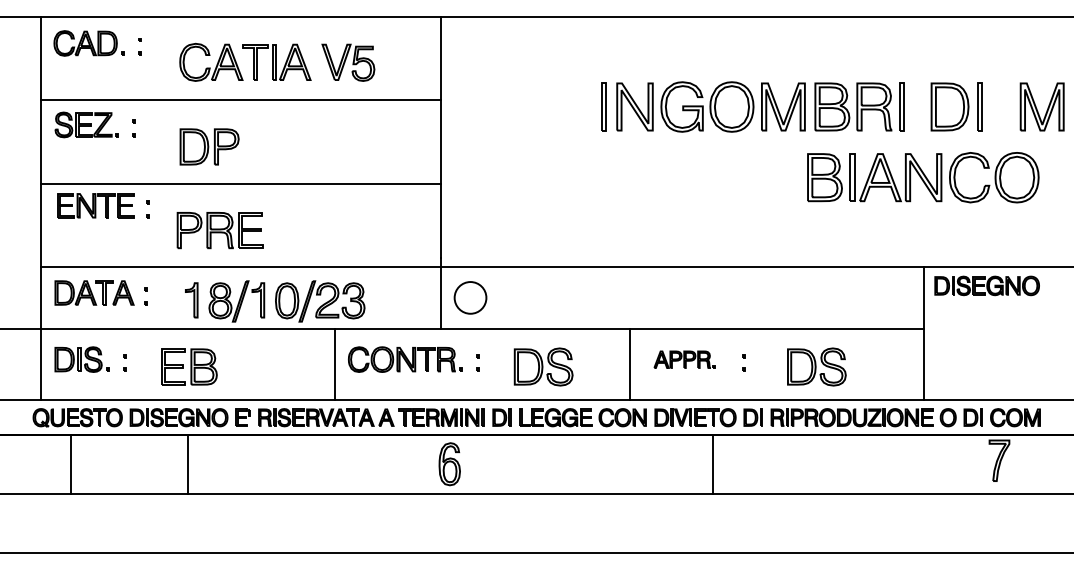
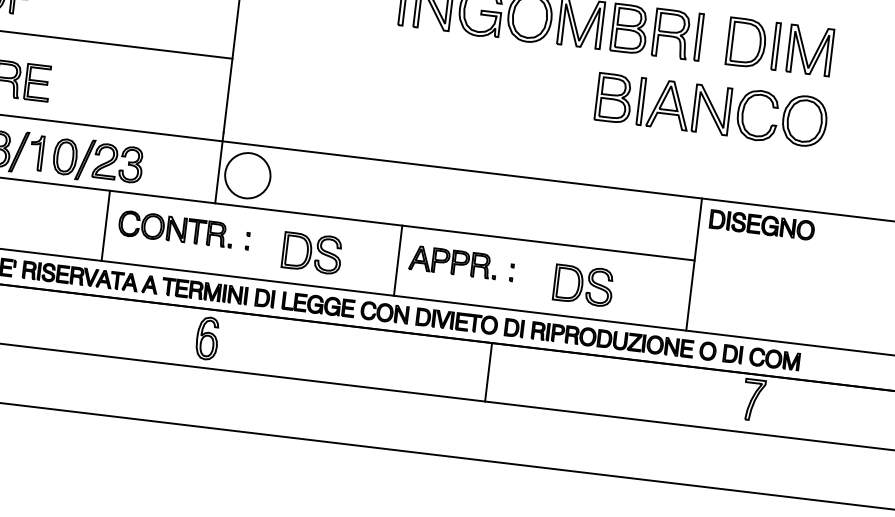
part: (1041, 106) -> (809, 49), moved
circle: (470, 297) -> (247, 175), size x1.43
part: (684, 359) -> (452, 262), size x1.43
line: (712, 464) -> (488, 372), moved

